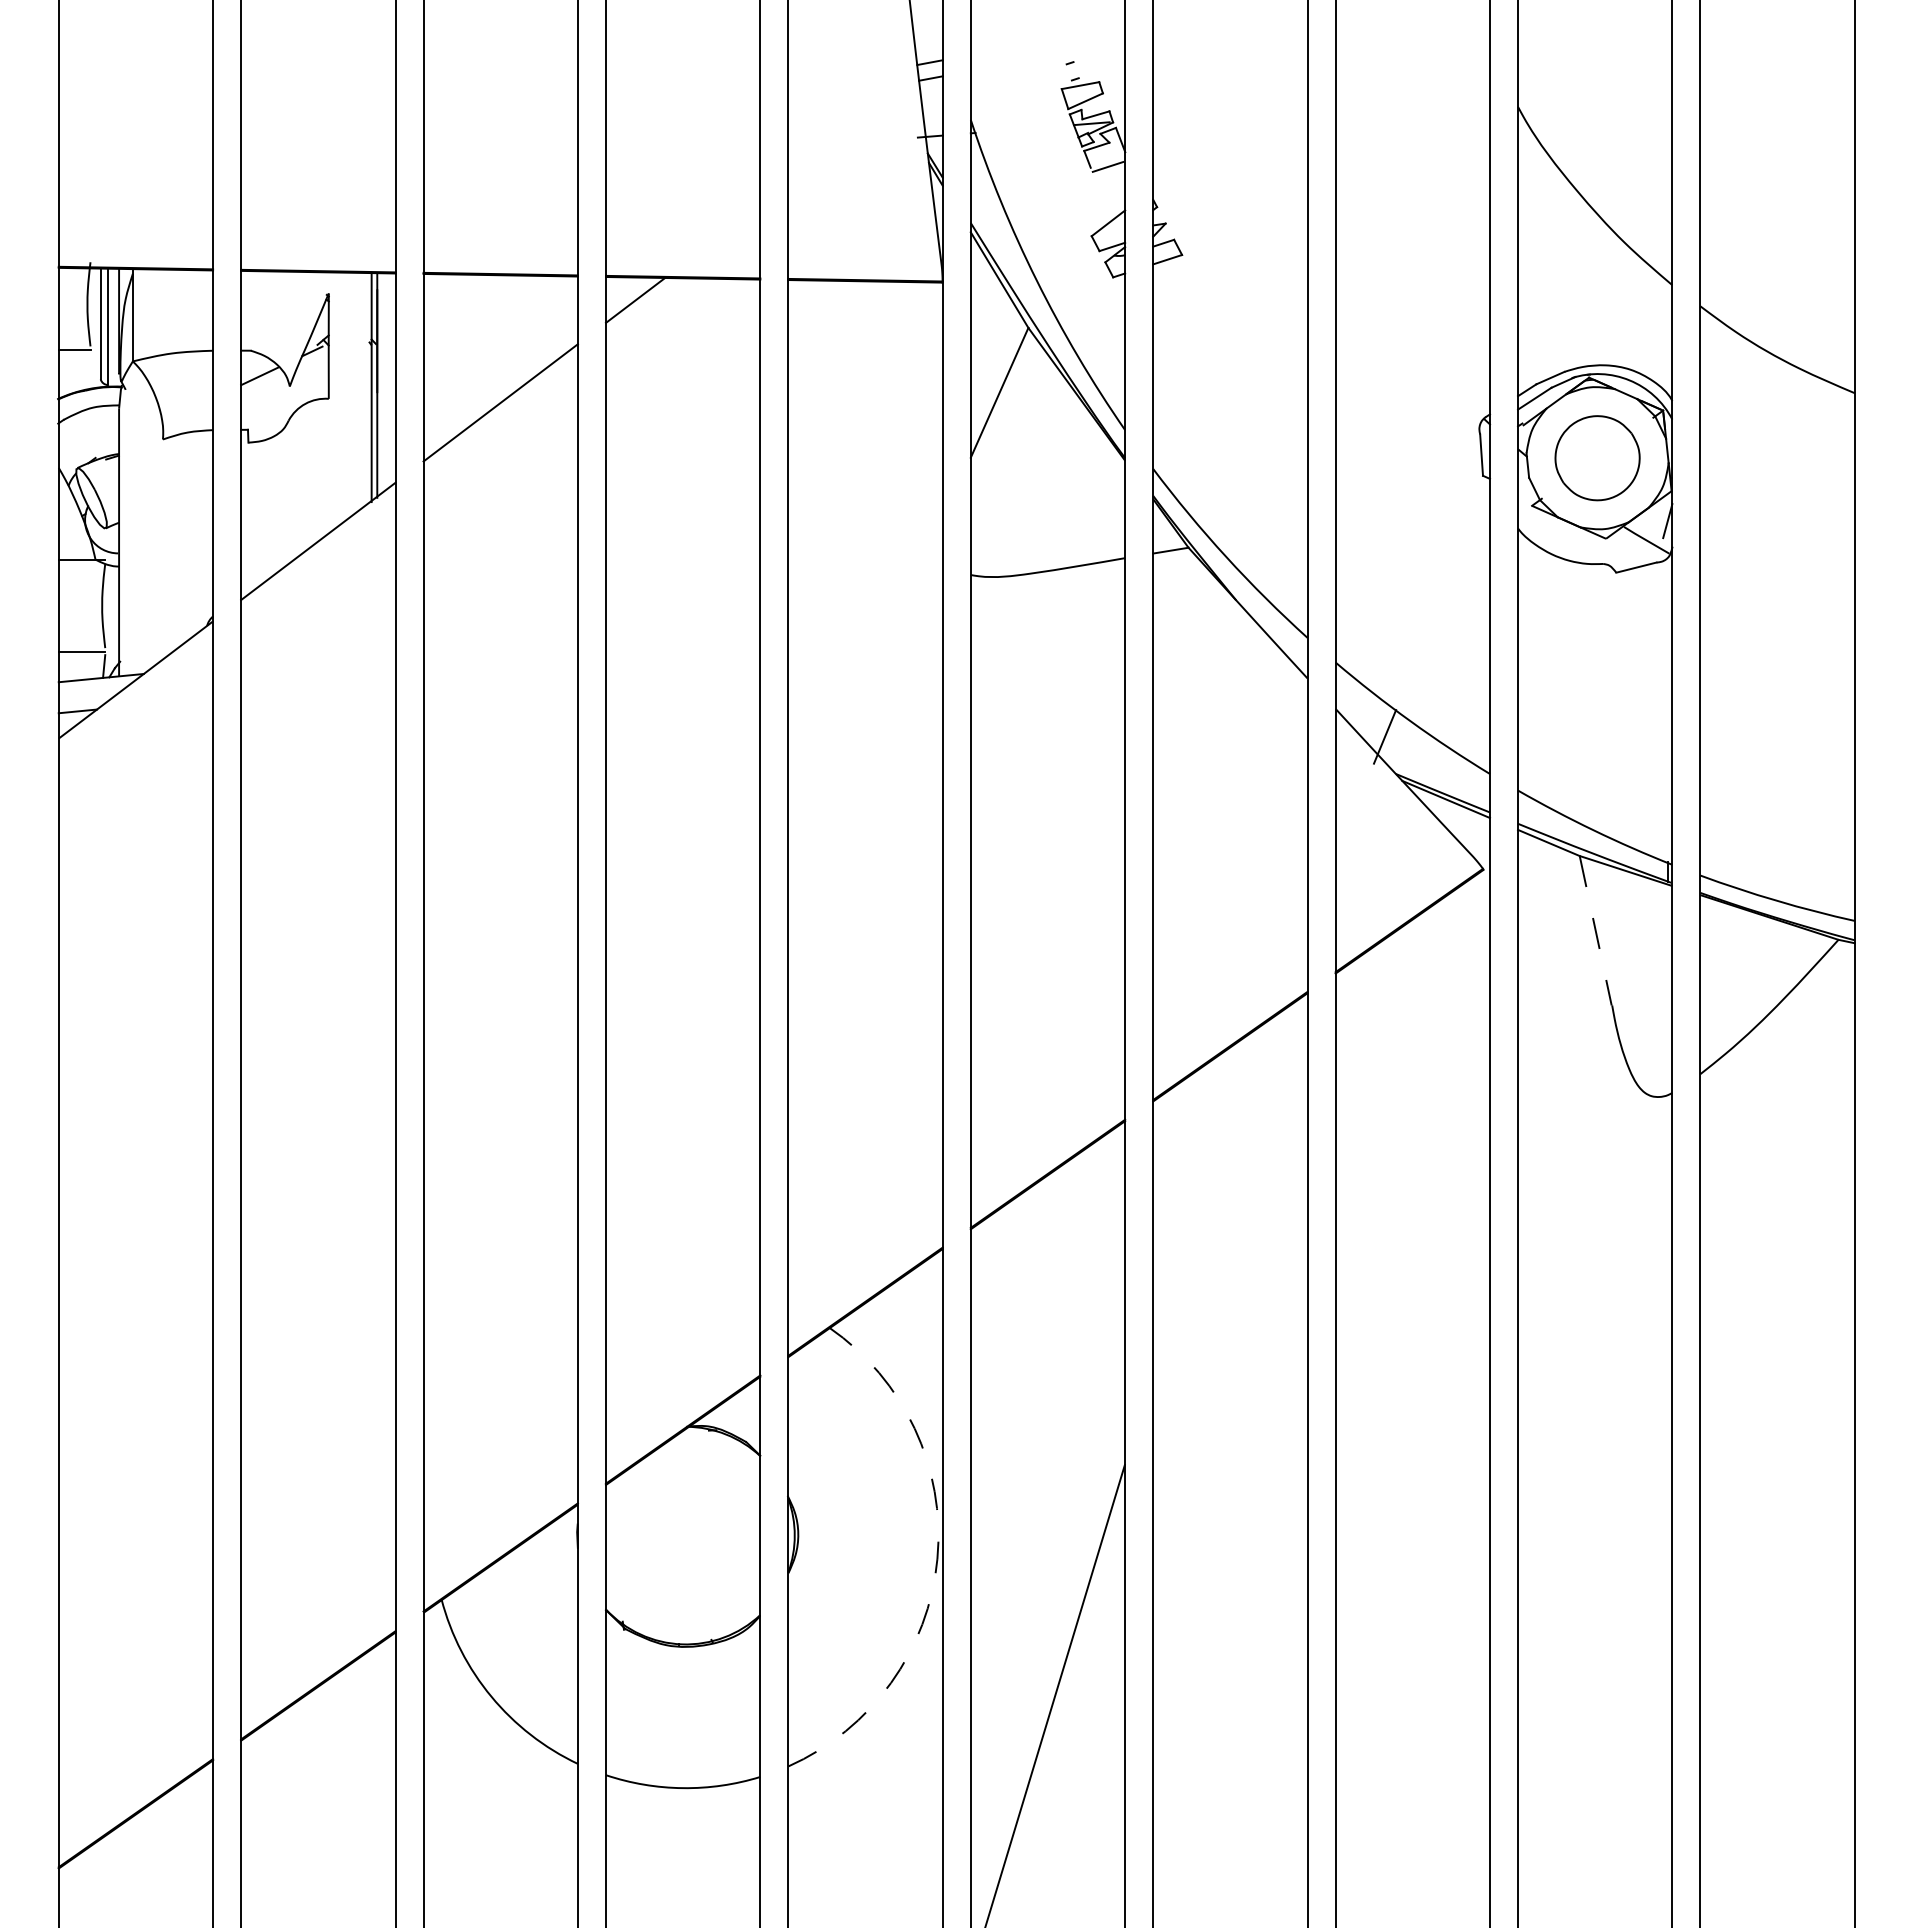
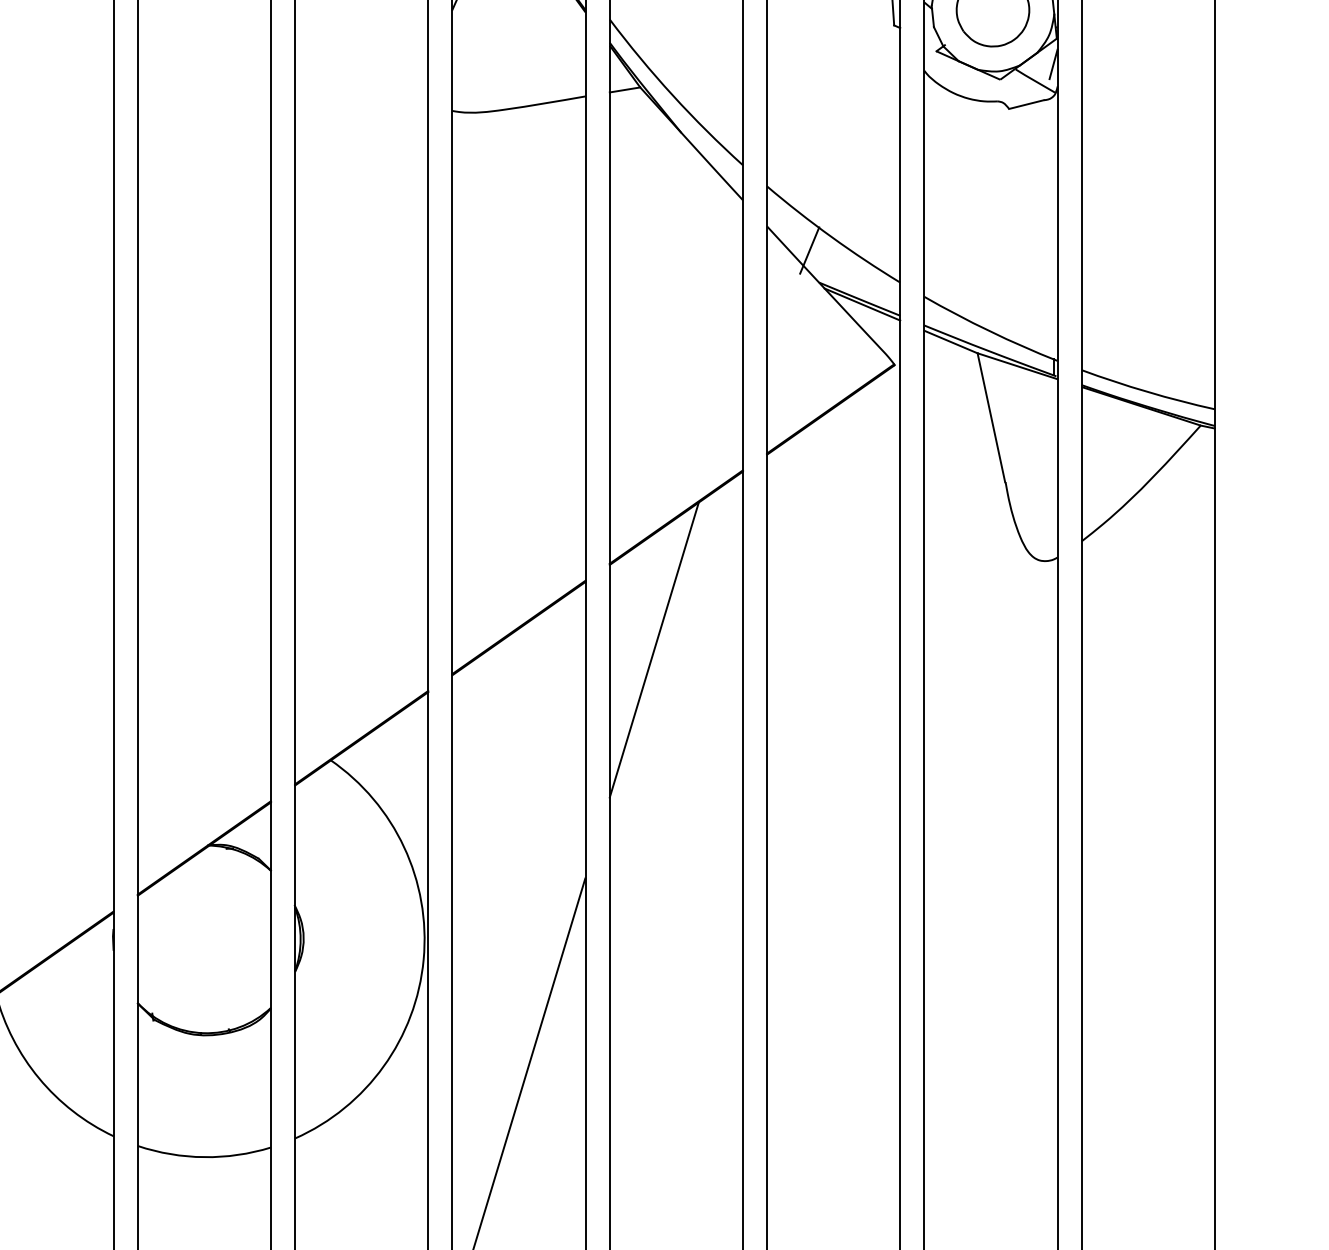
line: (1595, 931) -> (991, 418), dashed -> solid
line: (1204, 1200) -> (654, 650), added
arc: (937, 1559) -> (423, 959), dashed -> solid

